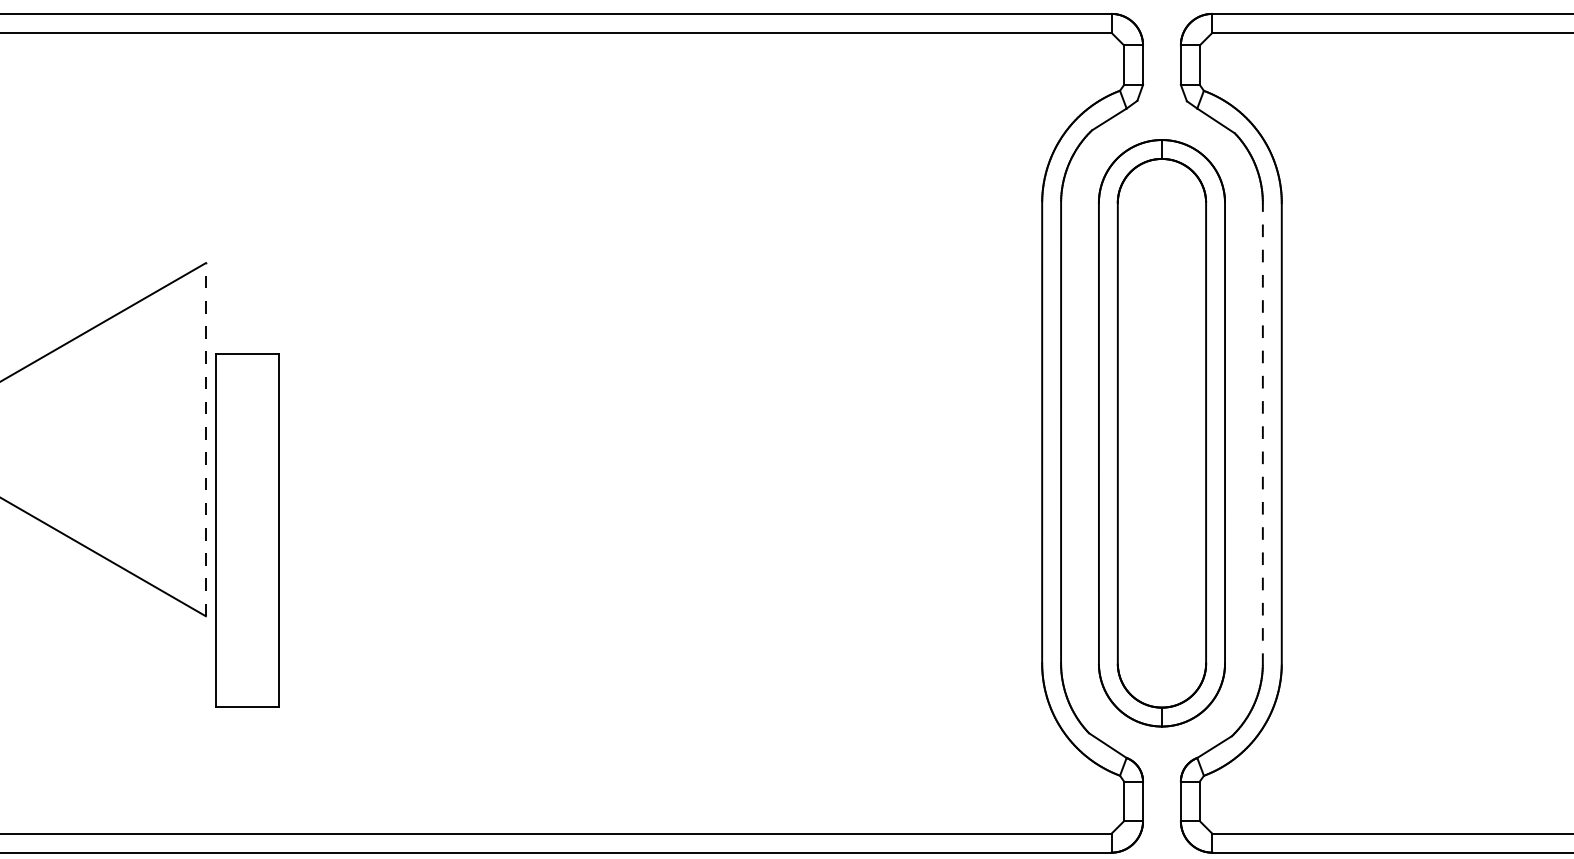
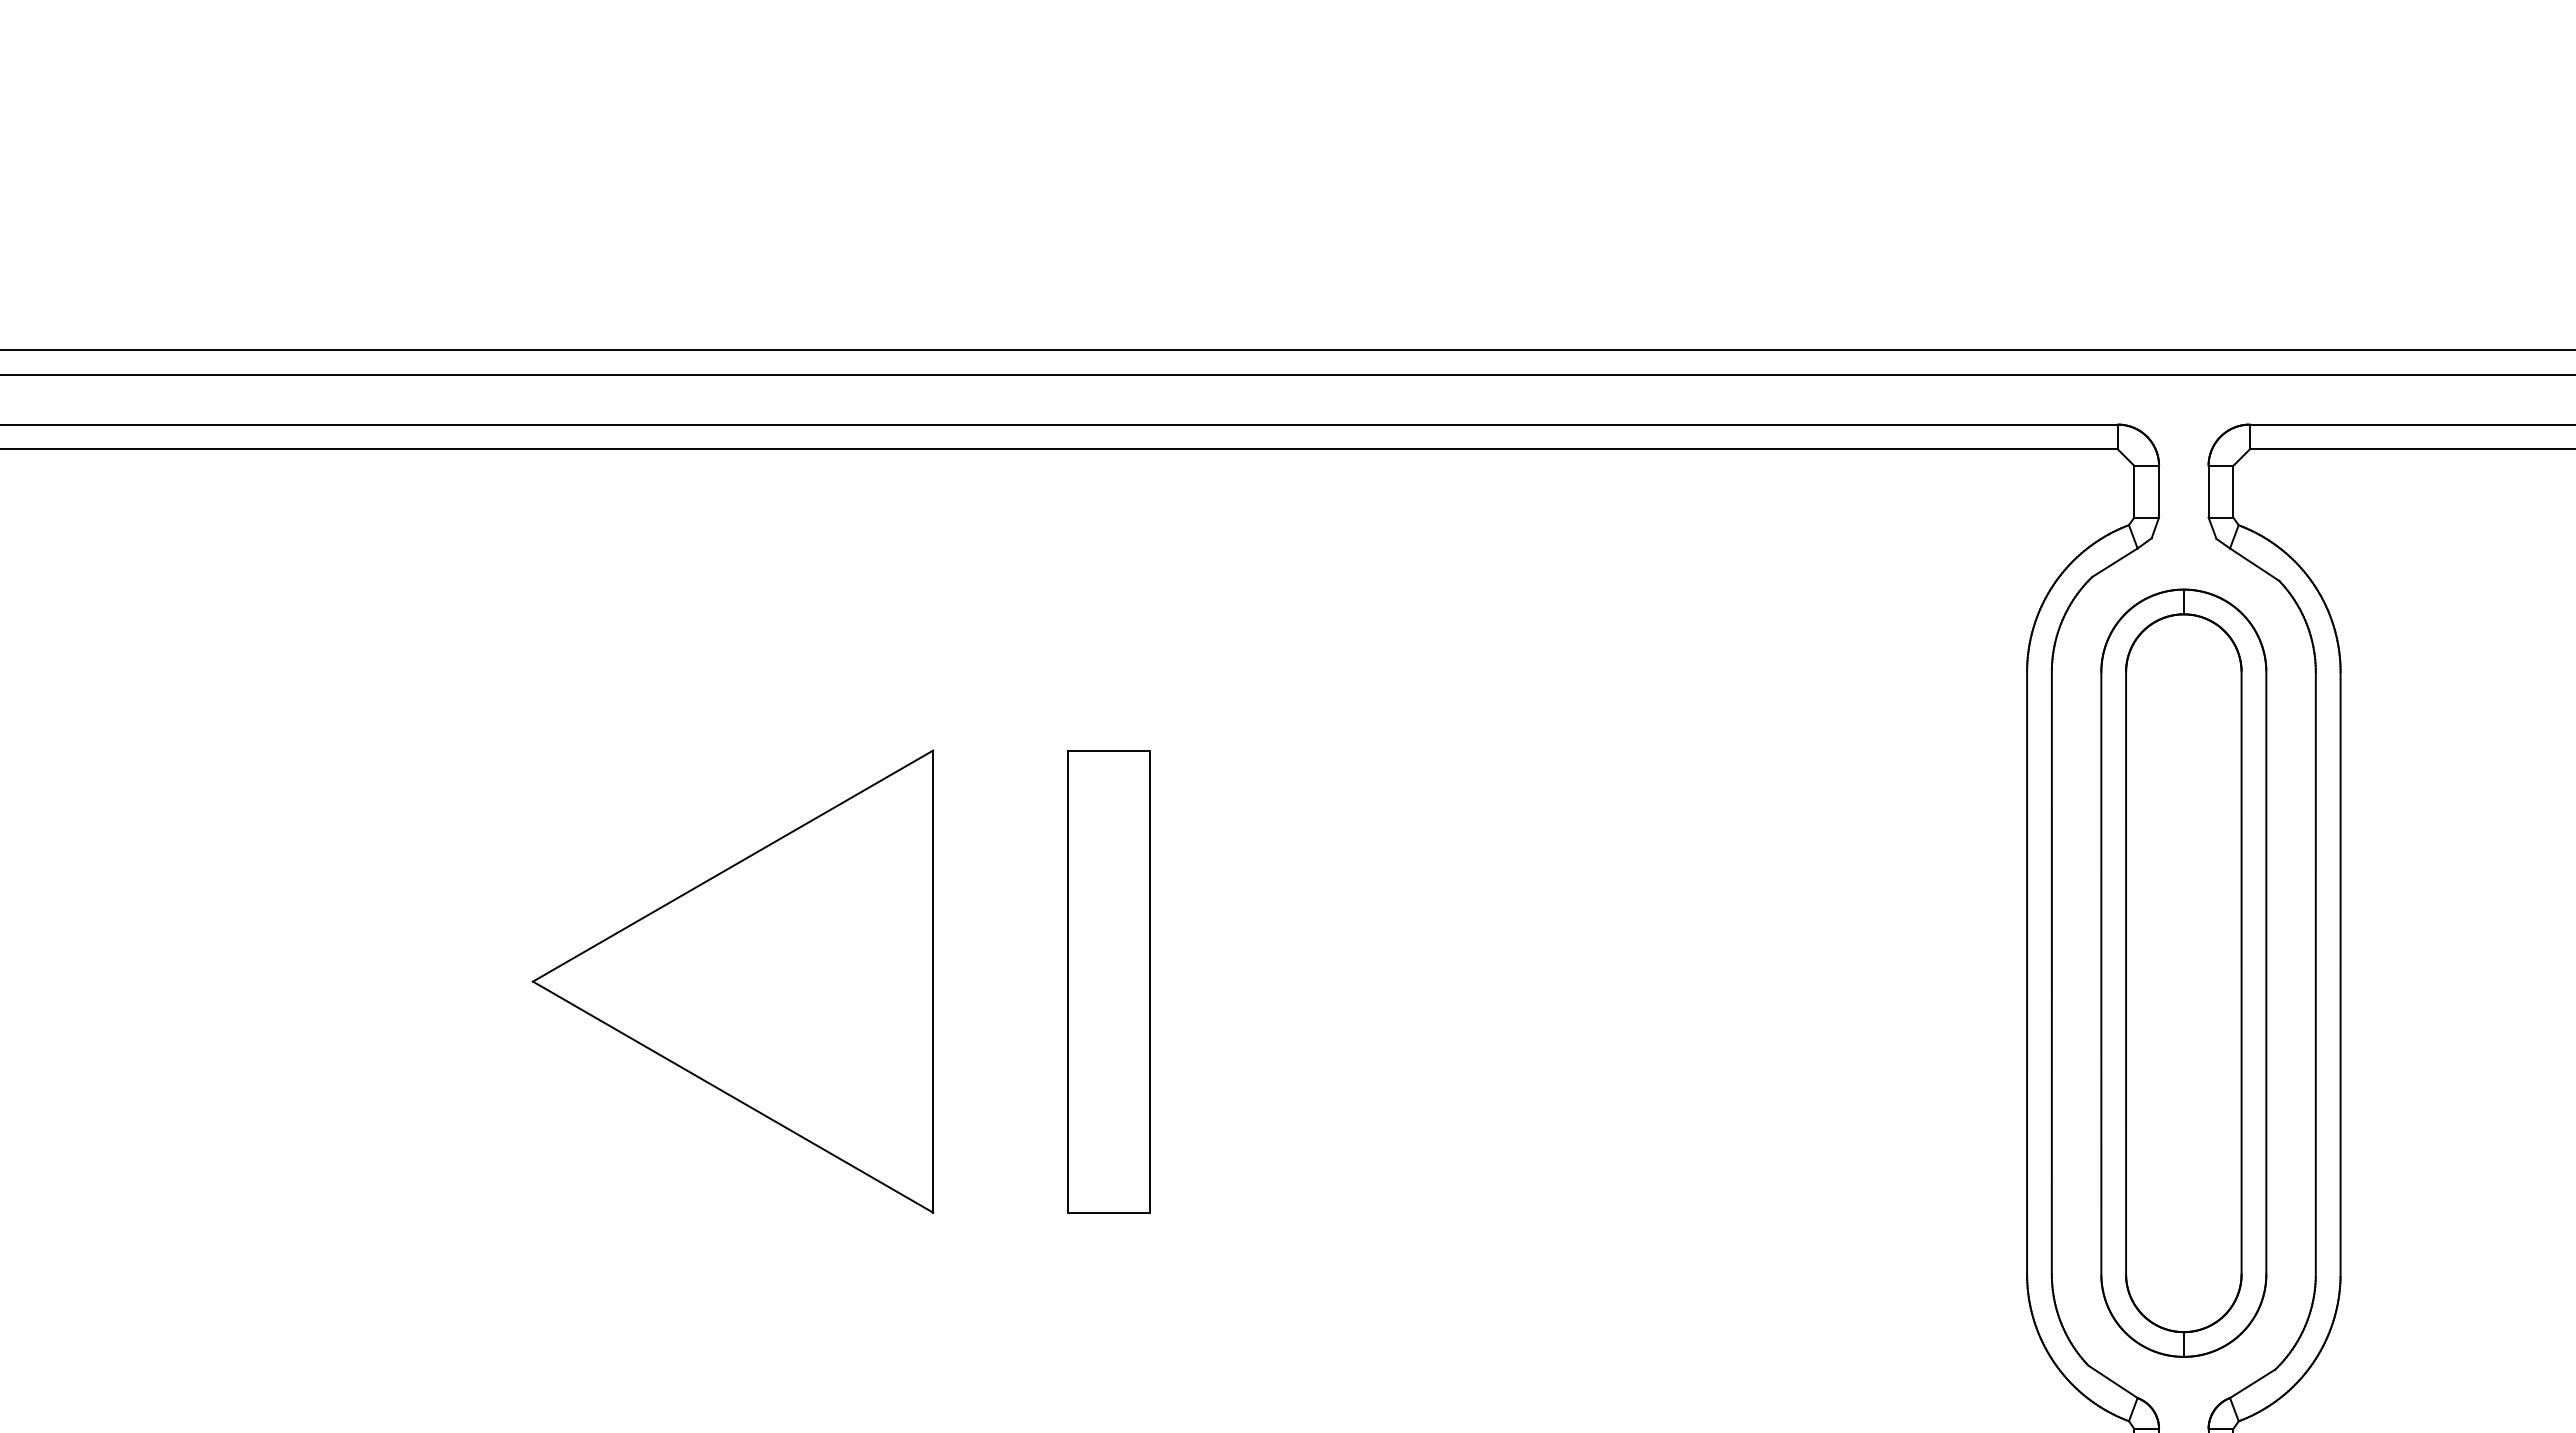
line: (1262, 434) -> (2315, 974), dashed -> solid
line: (206, 439) -> (933, 981), dashed -> solid
part: (247, 530) -> (1108, 981), moved

